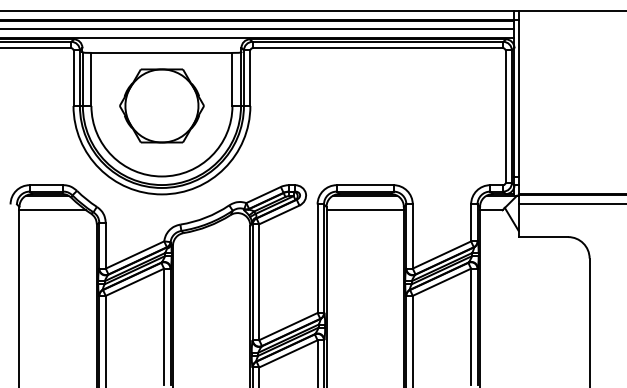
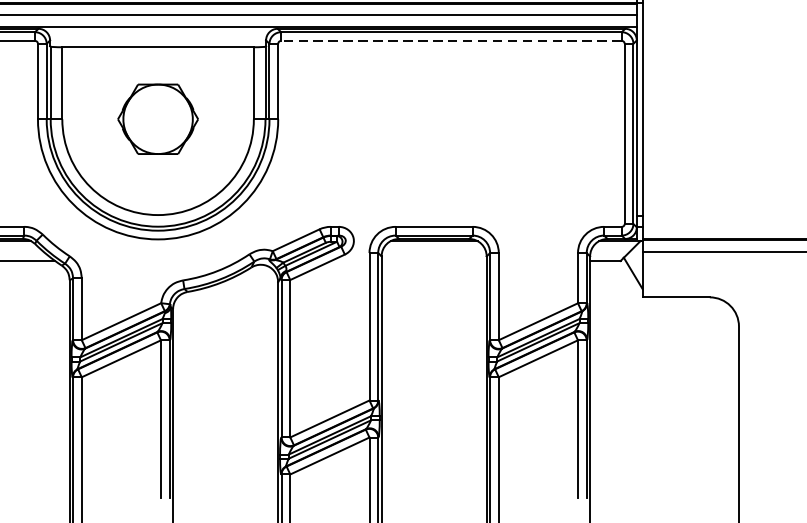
line: (377, 48) -> (450, 41), solid -> dashed
part: (161, 105) -> (157, 118), size x0.7
line: (364, 210) -> (433, 261), removed

